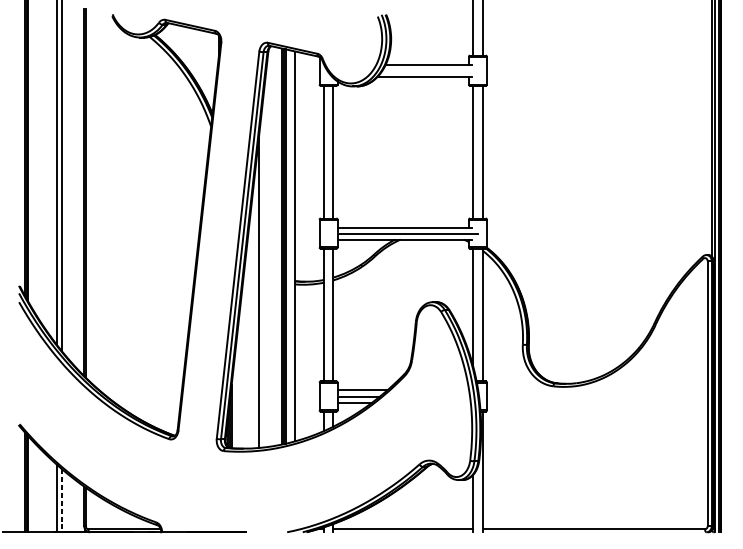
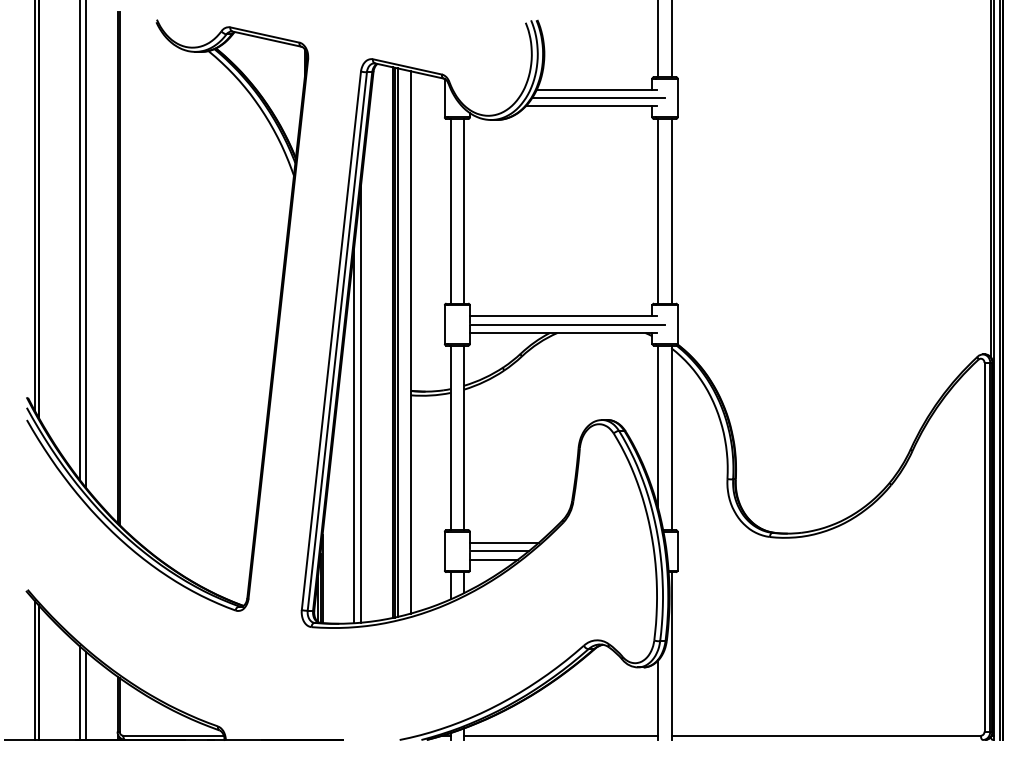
line: (430, 71) -> (598, 98), added
line: (254, 312) -> (354, 434), added
line: (61, 500) -> (86, 696), dashed -> solid

